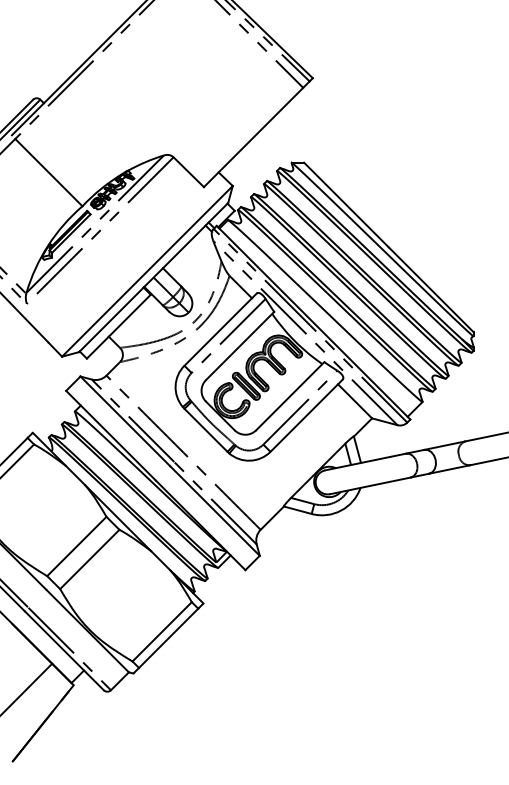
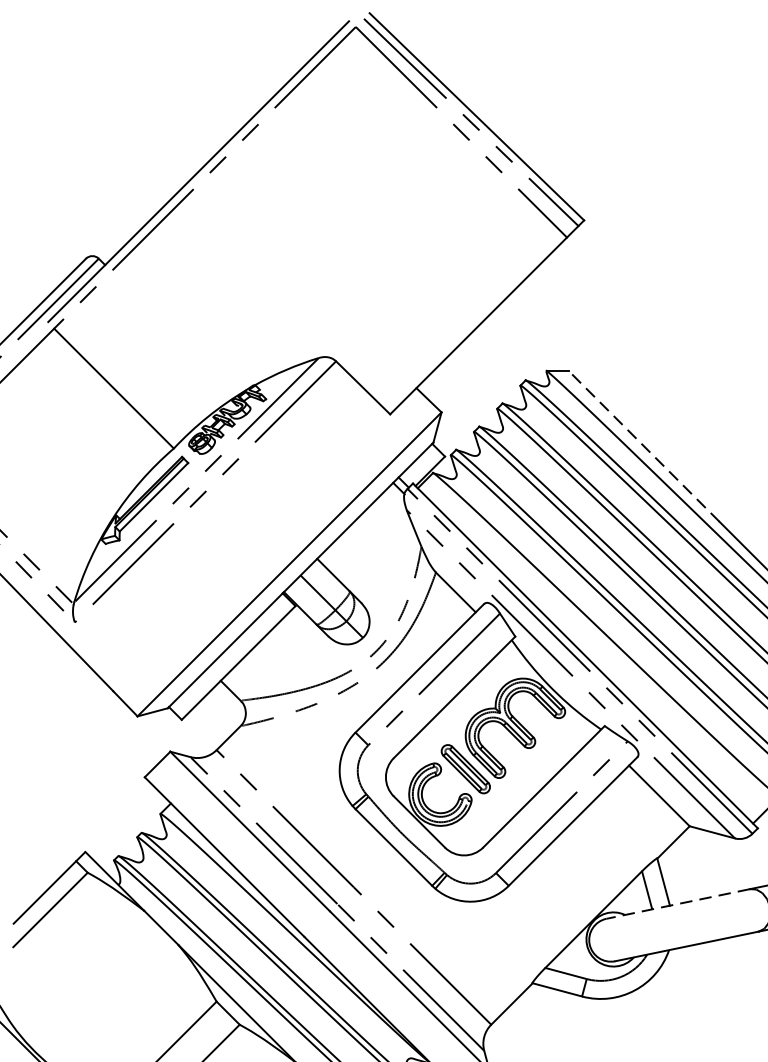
line: (346, 205) -> (644, 447), solid -> dashed
line: (365, 462) -> (677, 904), solid -> dashed

